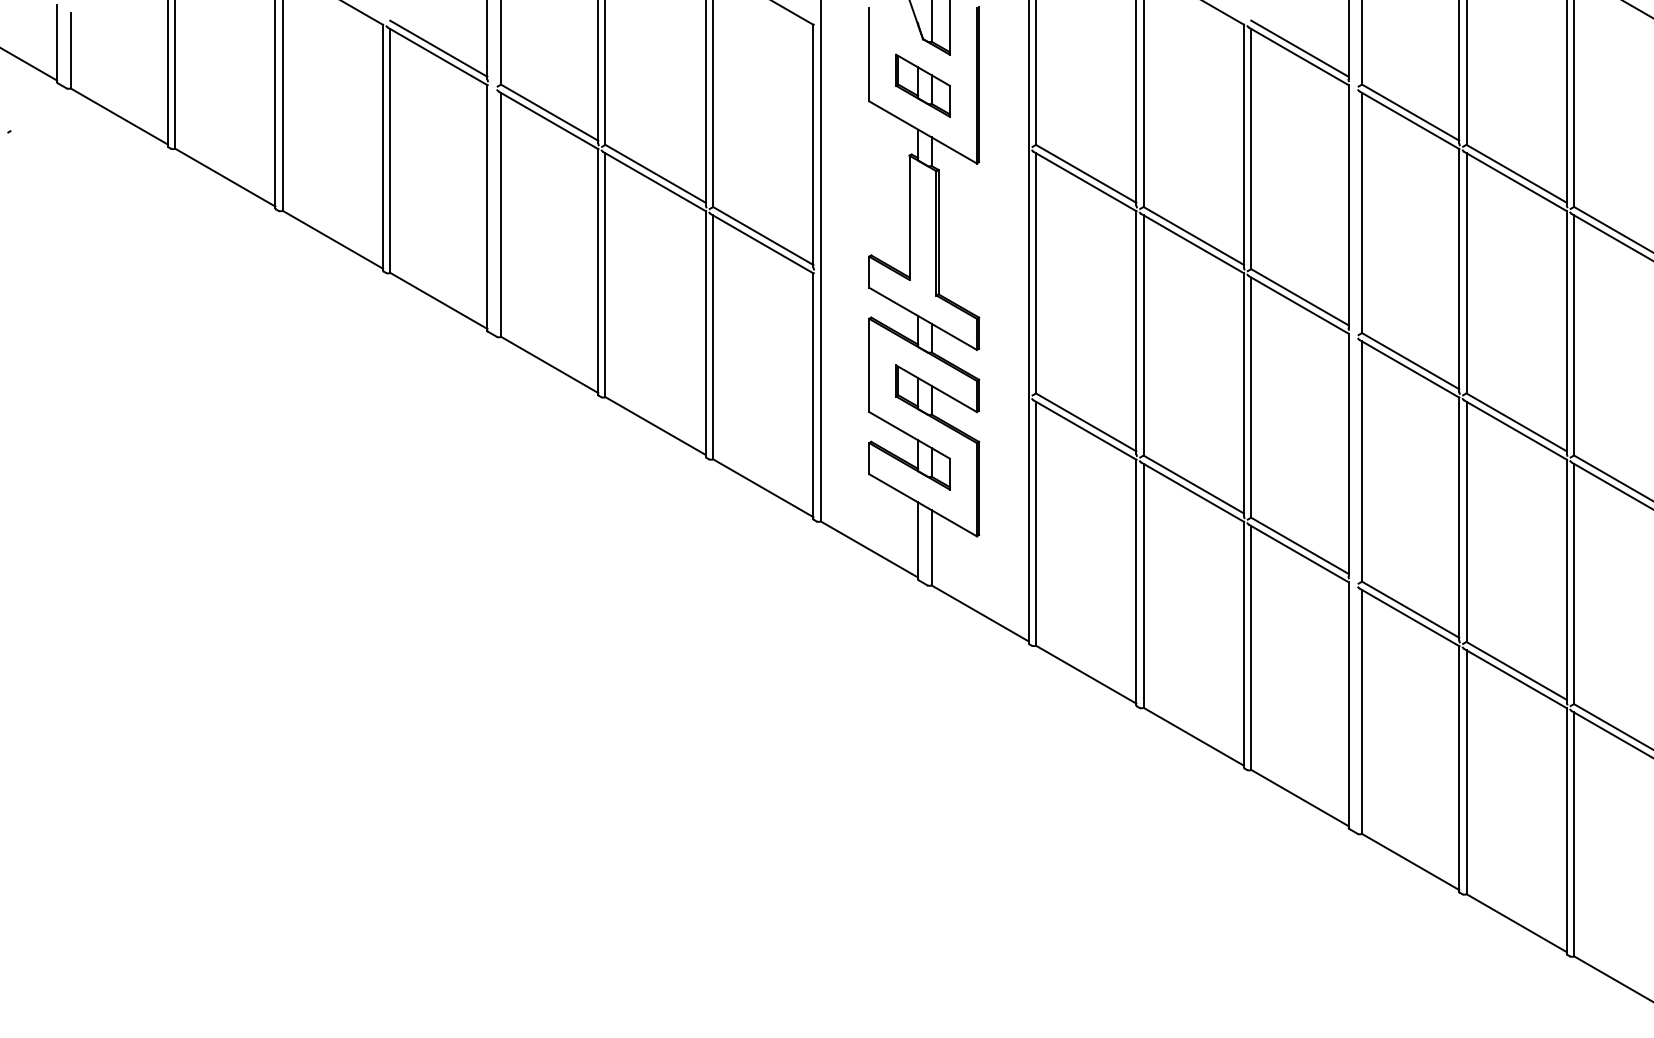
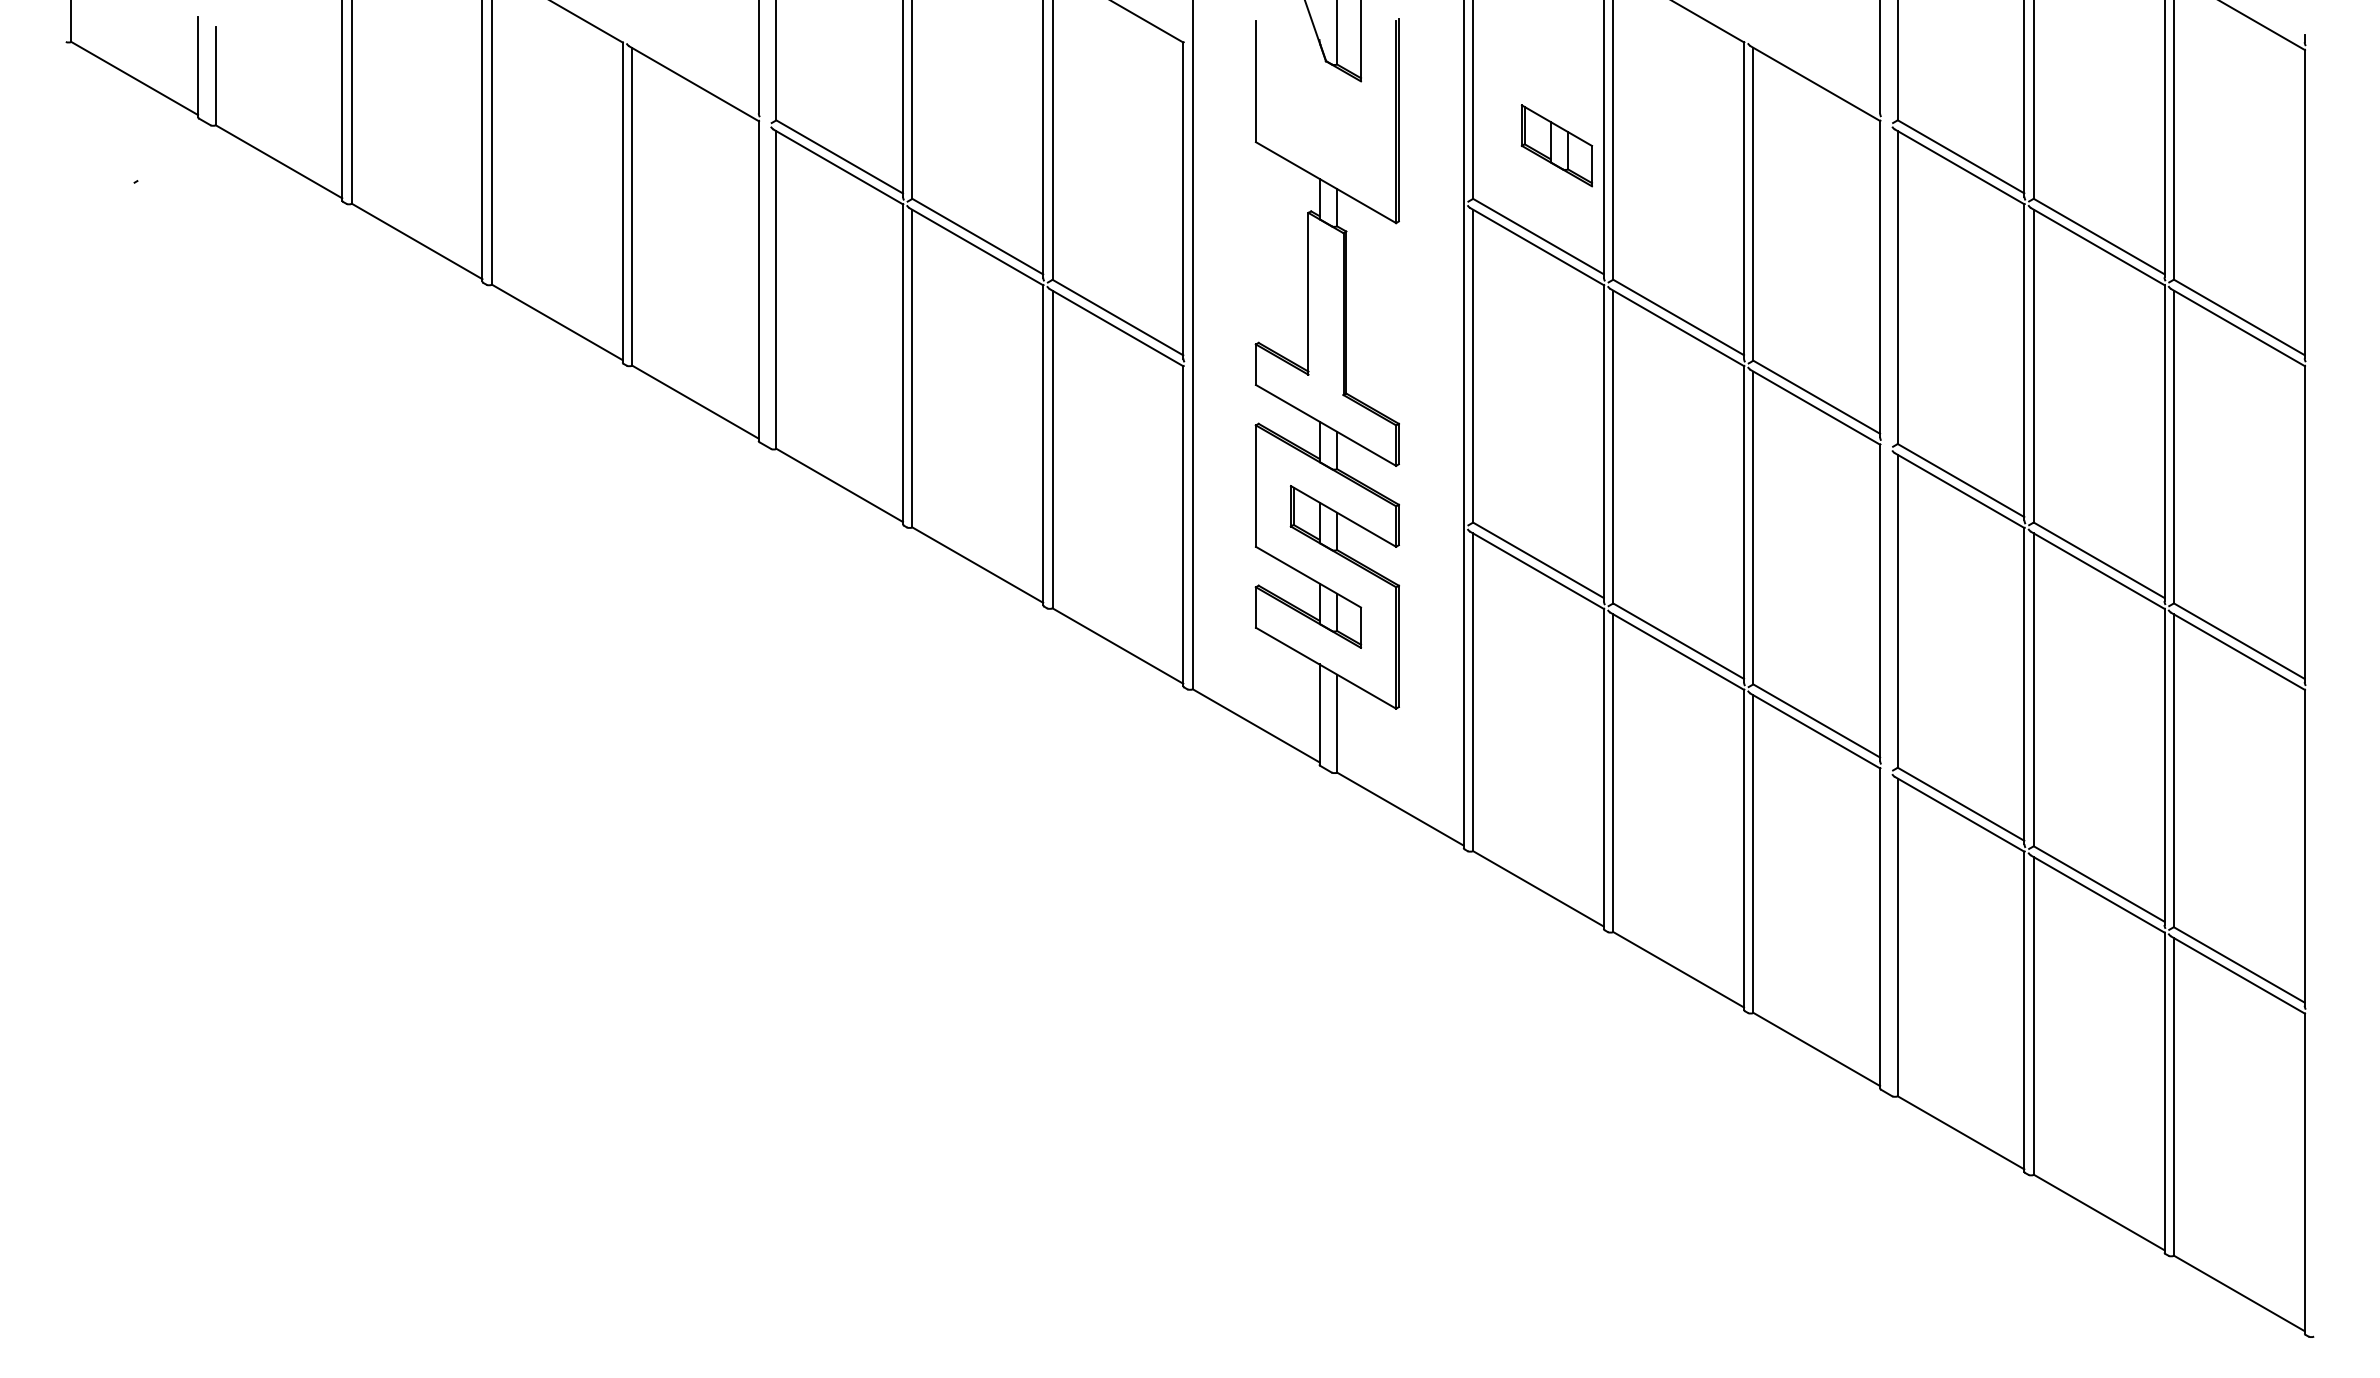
line: (438, 48) -> (695, 73), removed
line: (1299, 48) -> (1816, 73), removed
part: (922, 85) -> (1556, 145), moved

